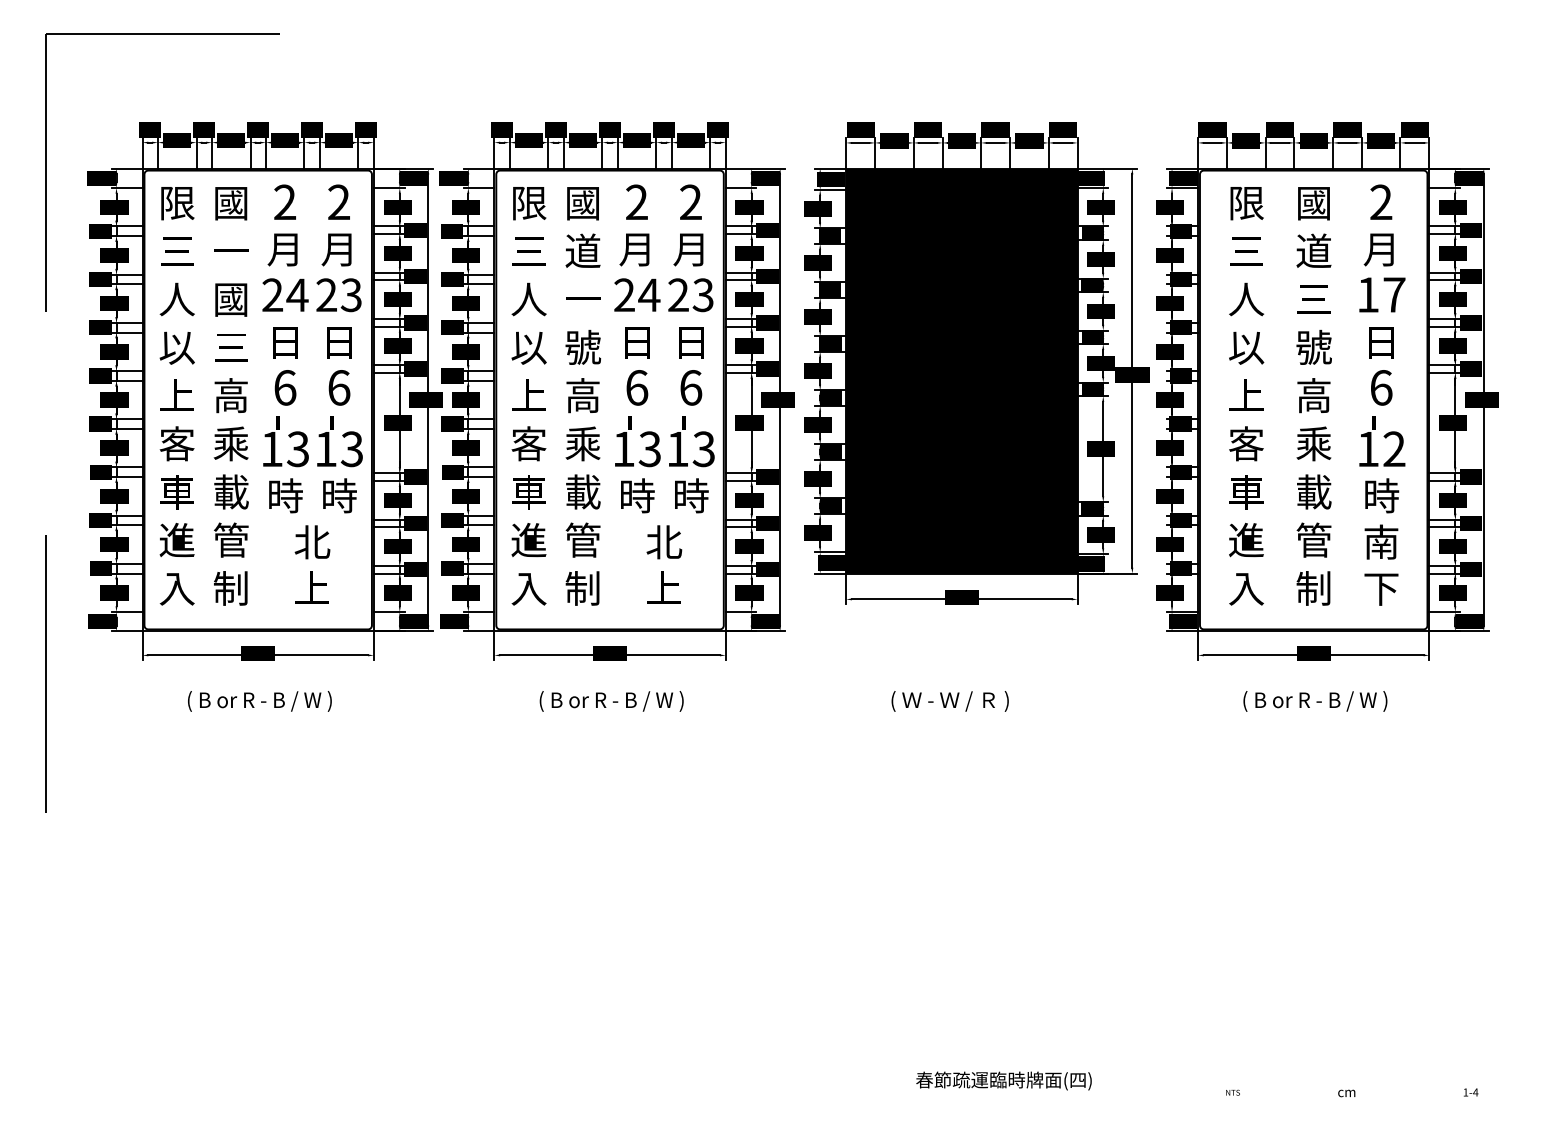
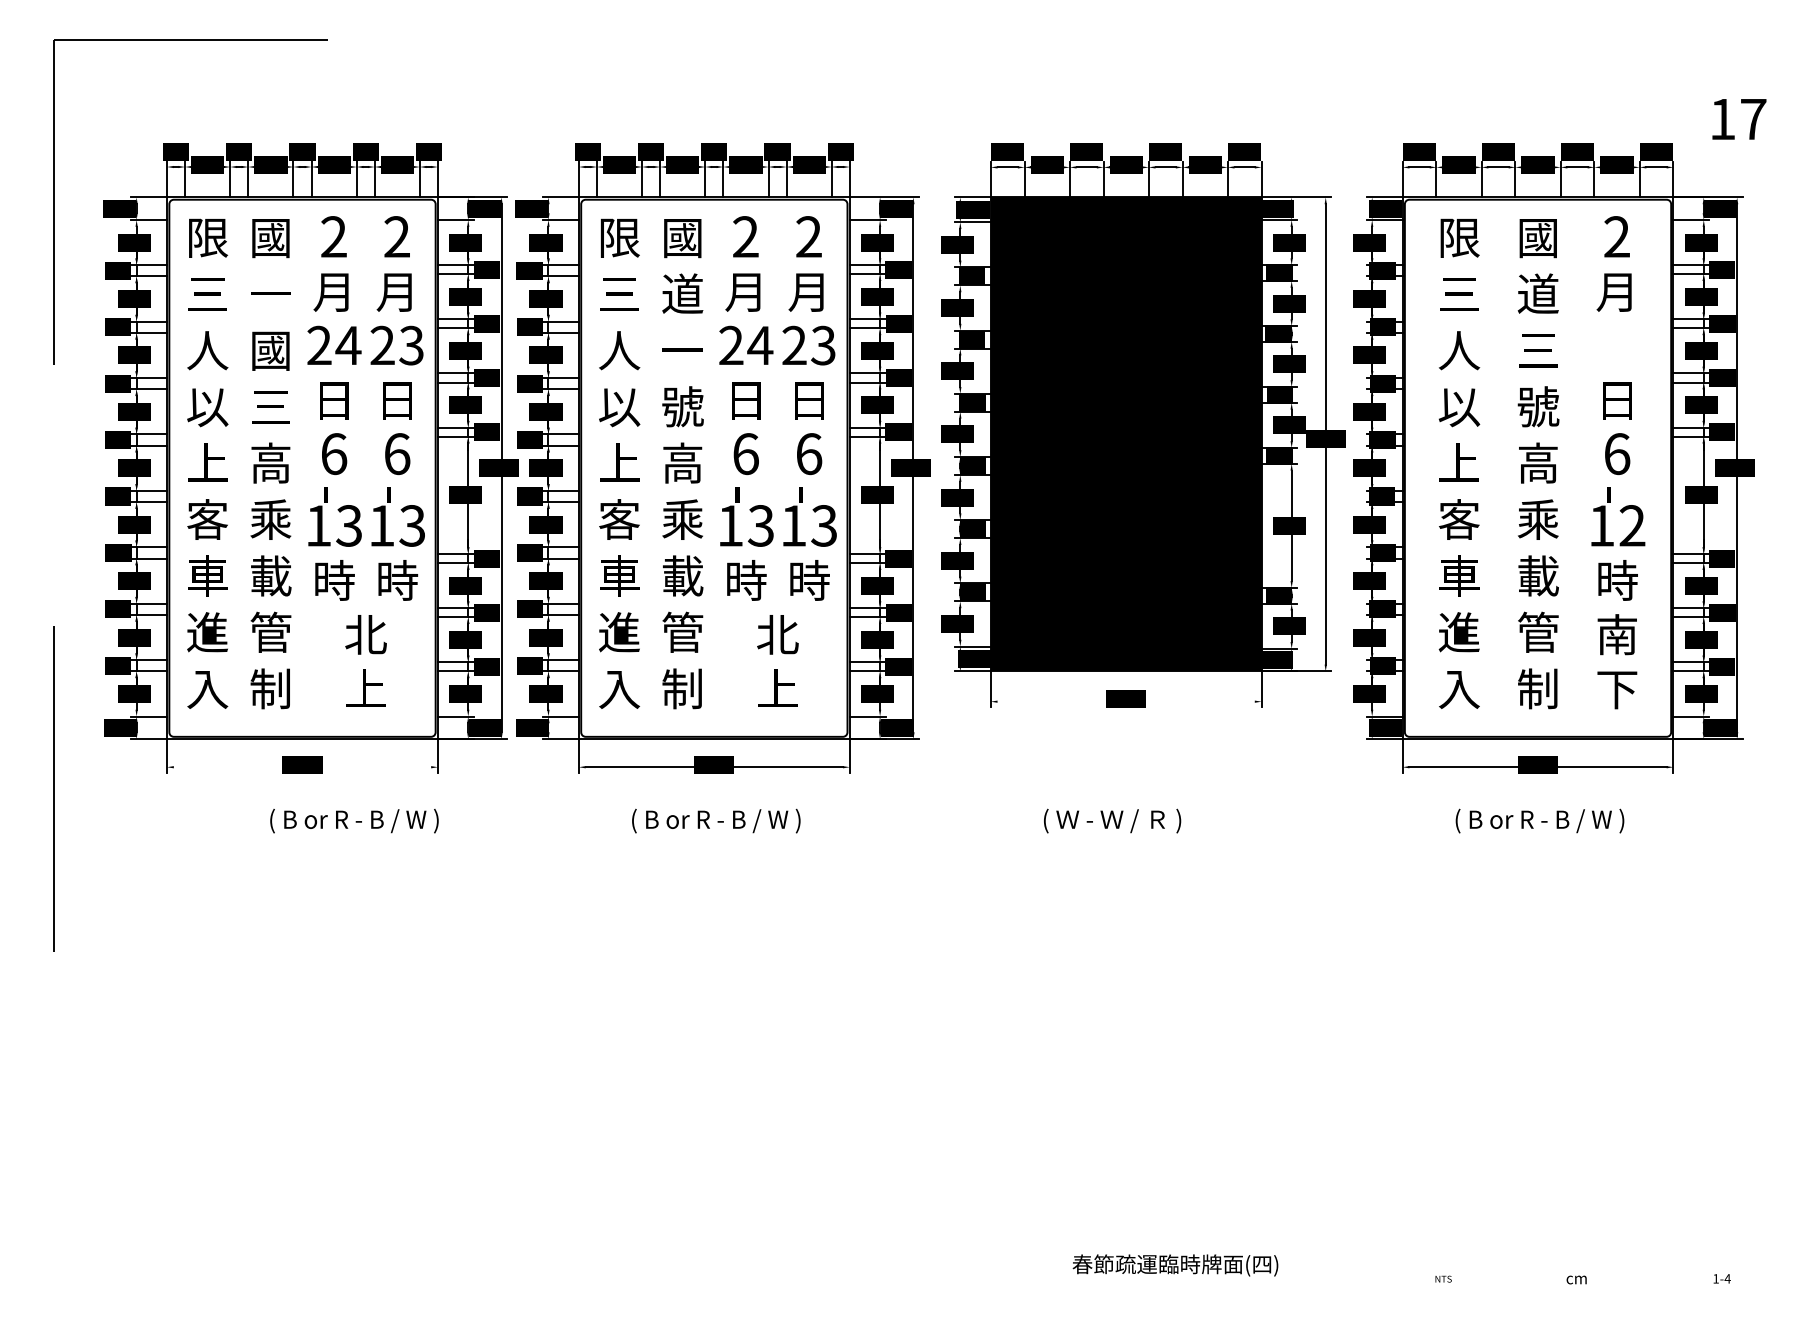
text: (1382, 295) -> (1739, 119), moved
line: (961, 599) -> (1125, 701), removed
line: (258, 655) -> (302, 767), removed
text: (259, 701) -> (354, 821), moved

